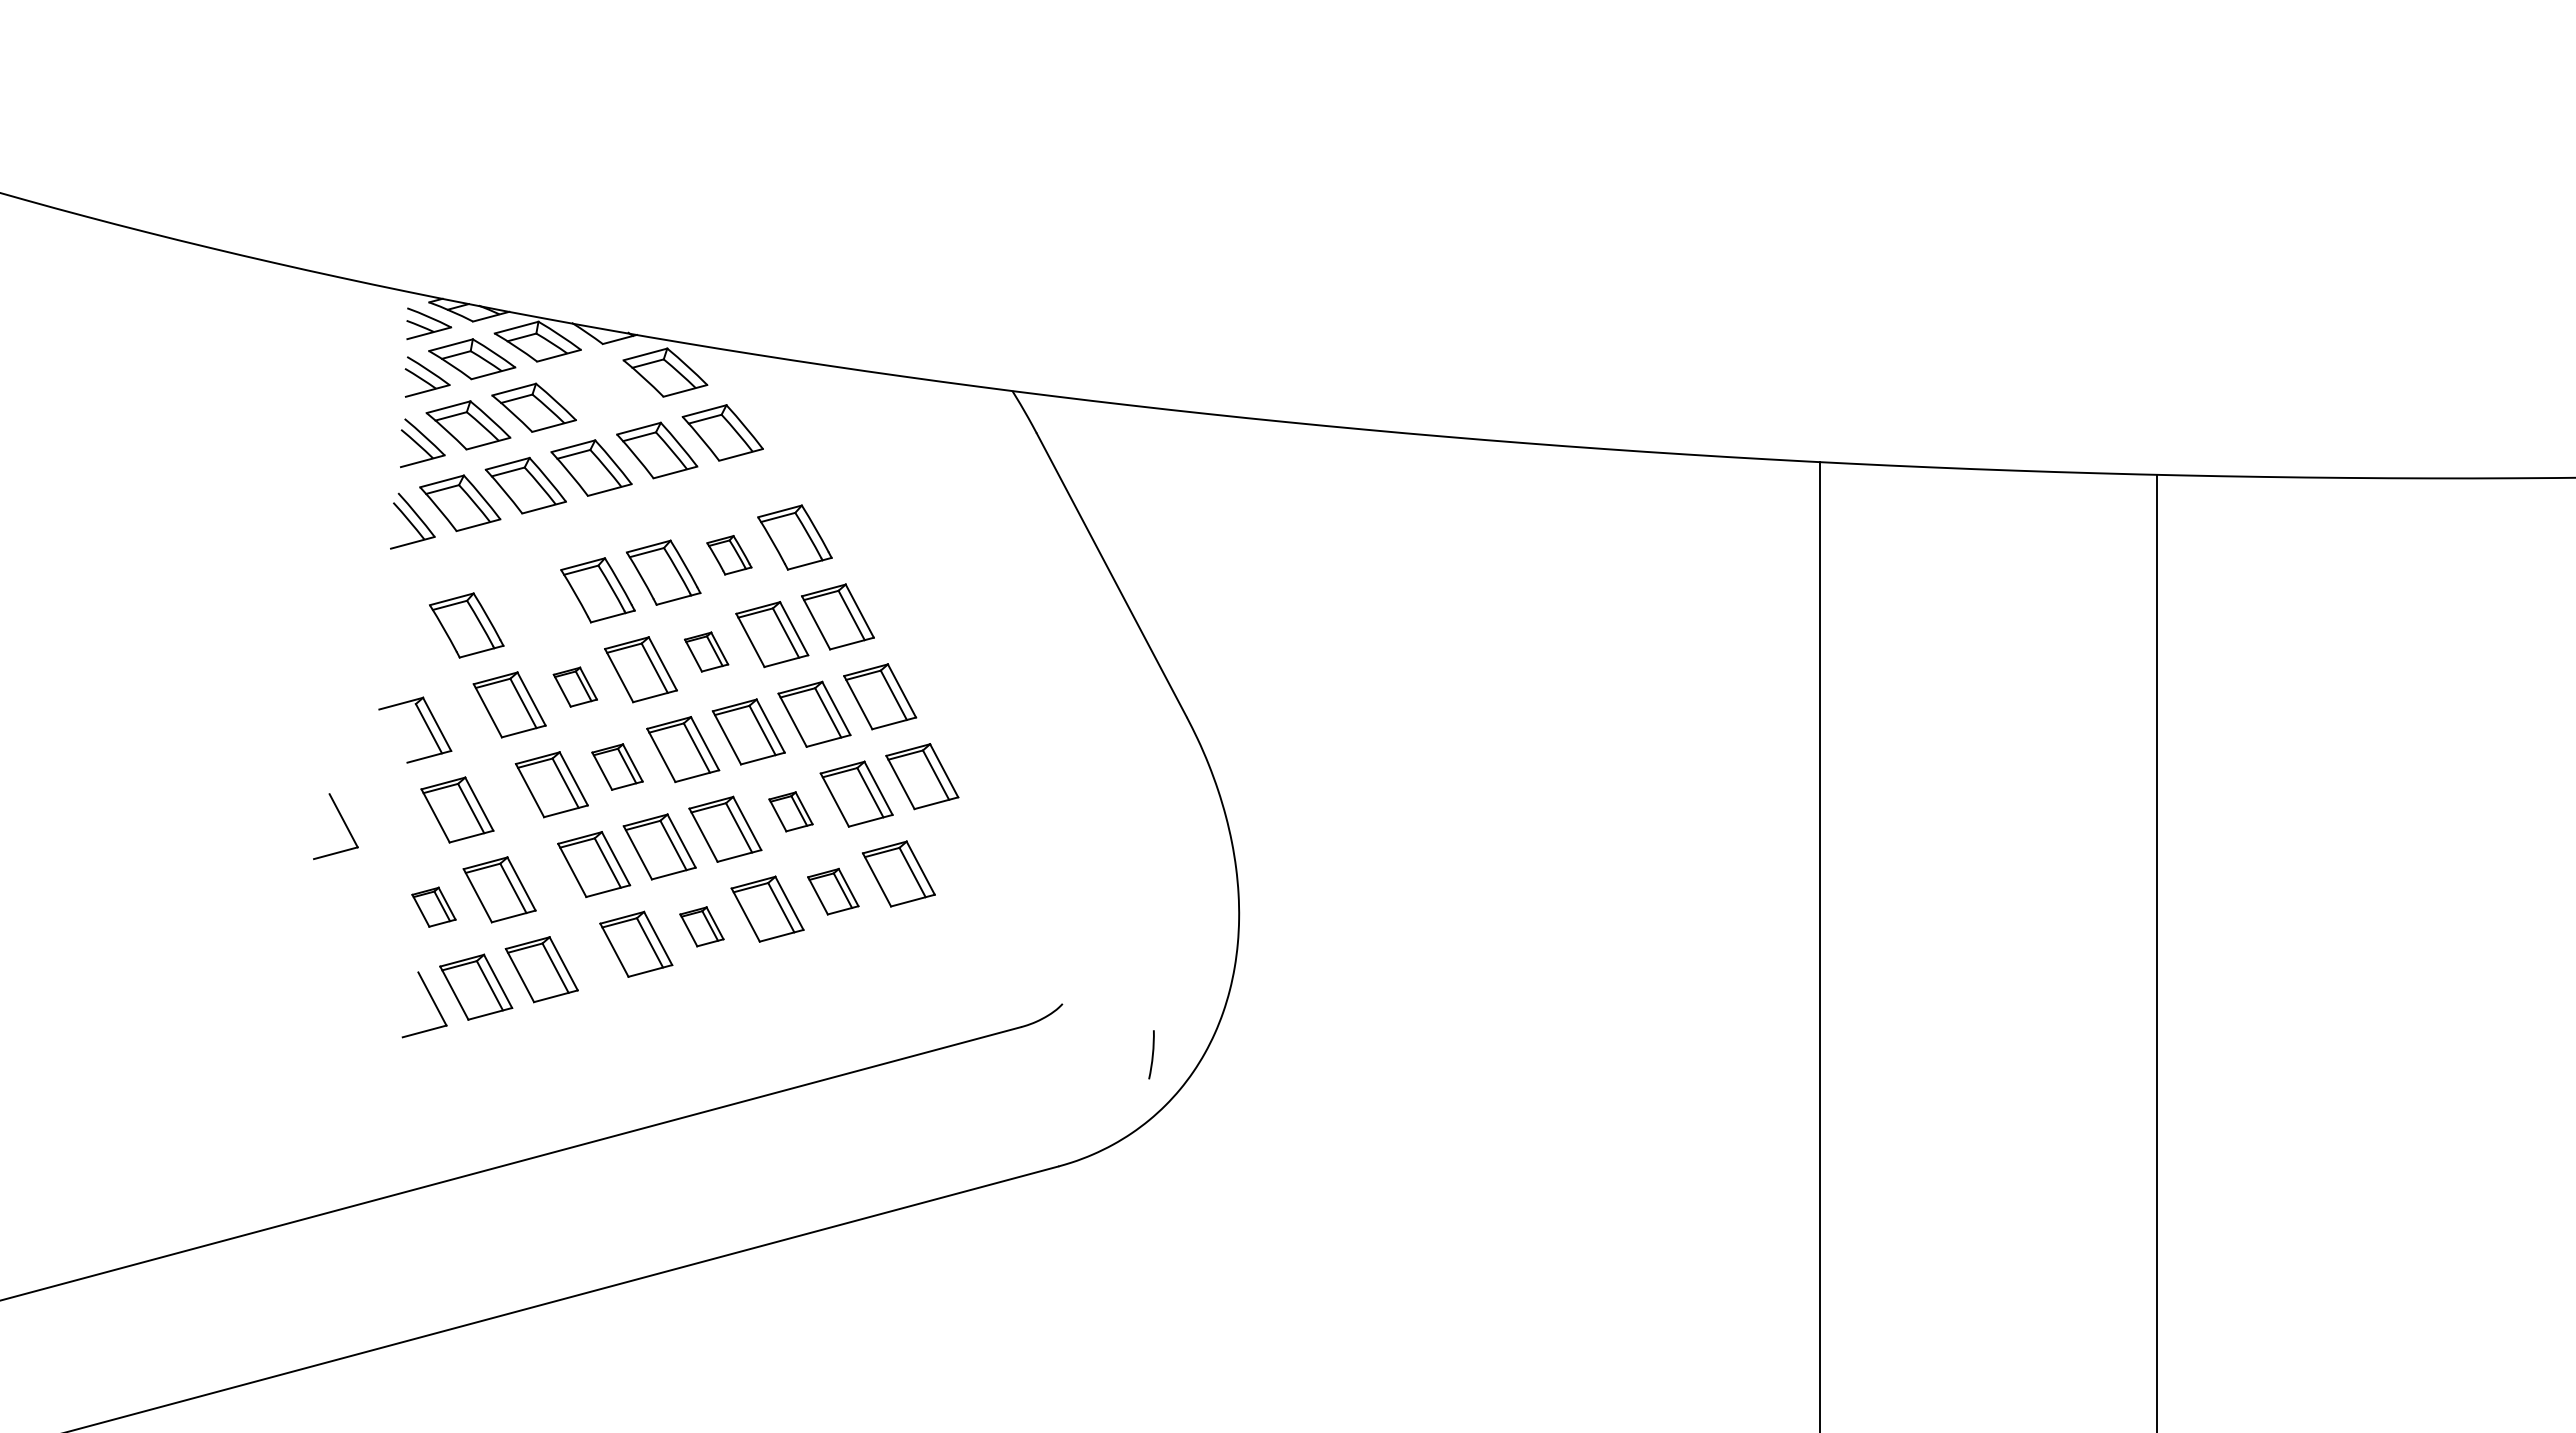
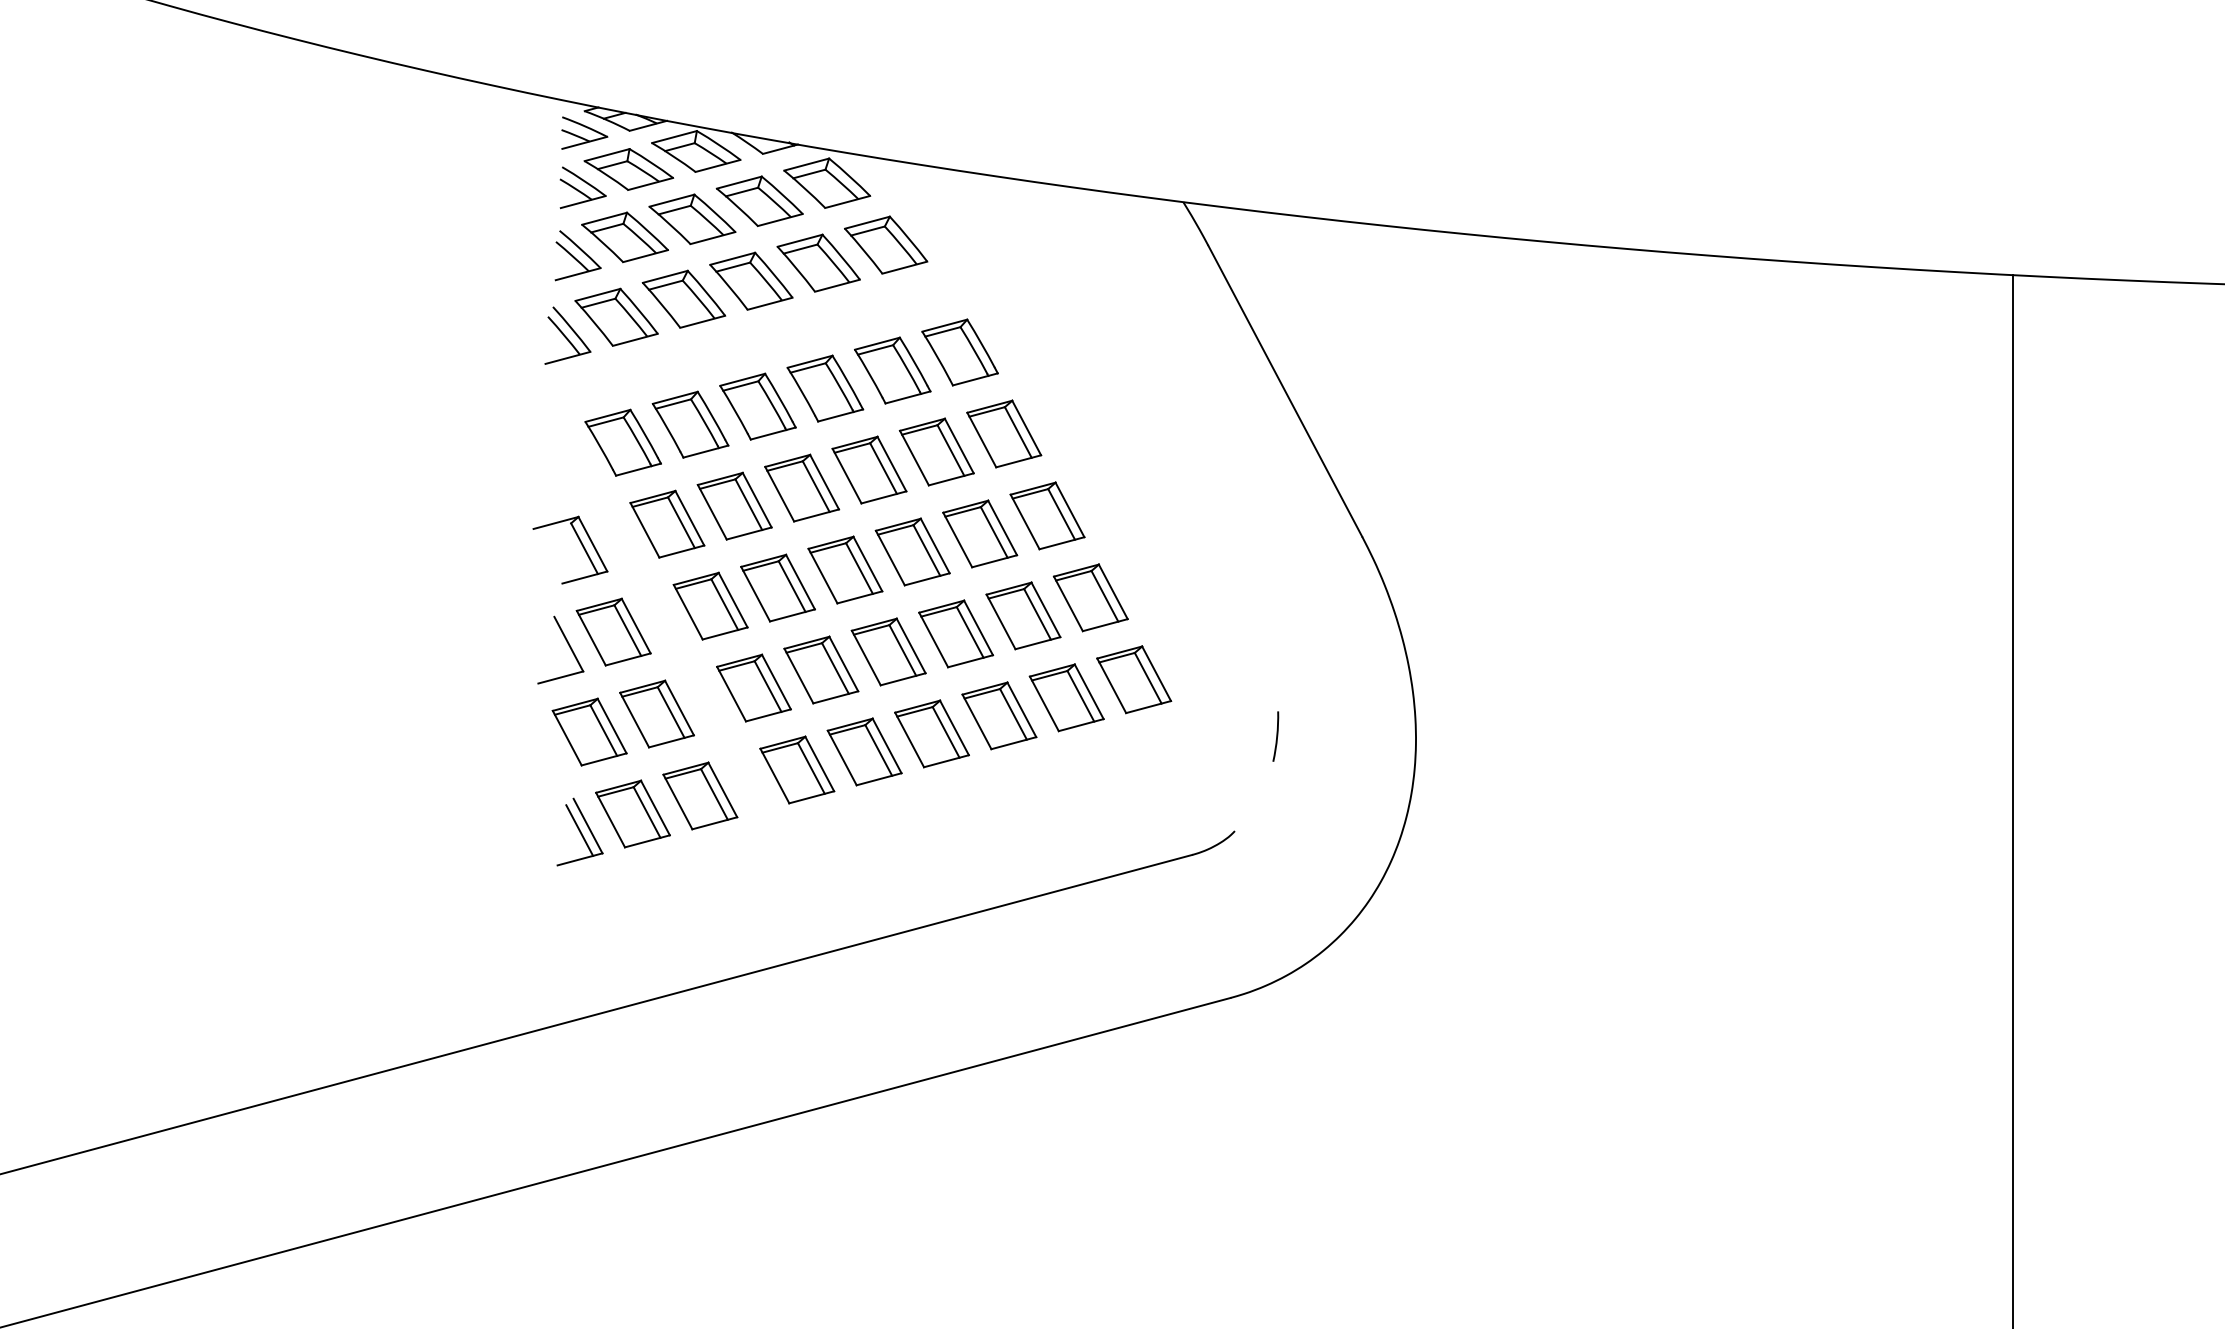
part: (599, 390) -> (759, 201), added
part: (729, 555) -> (892, 370), size x1.67
part: (532, 607) -> (690, 424), added
part: (706, 651) -> (869, 469), size x1.67
part: (575, 686) -> (734, 505), size x1.67
part: (617, 766) -> (777, 587), size x1.43
part: (790, 811) -> (955, 633), size x1.67
part: (343, 822) -> (568, 645), moved
part: (964, 855) -> (1134, 678), added
part: (833, 891) -> (999, 715), size x1.43
part: (433, 906) -> (589, 731), size x1.67
part: (701, 926) -> (864, 751), size x1.67
line: (424, 1003) -> (579, 830), added
arc: (1152, 1054) -> (1276, 736), moved

